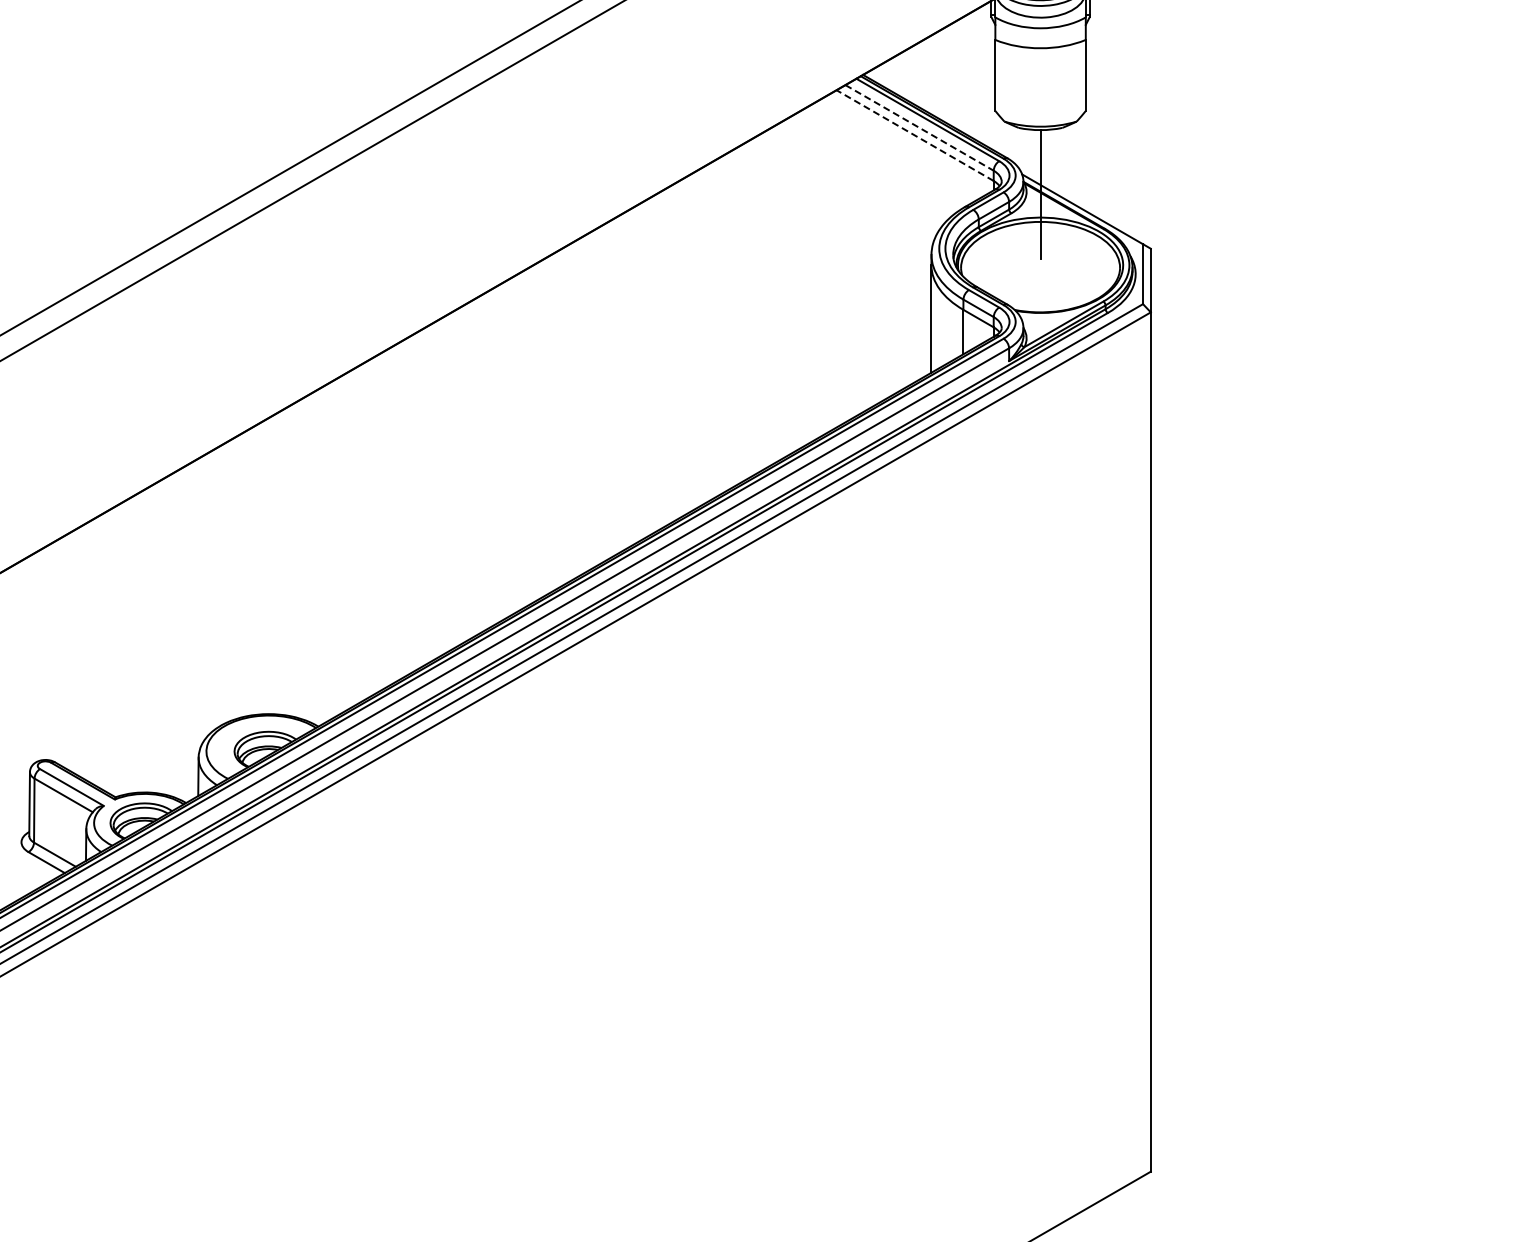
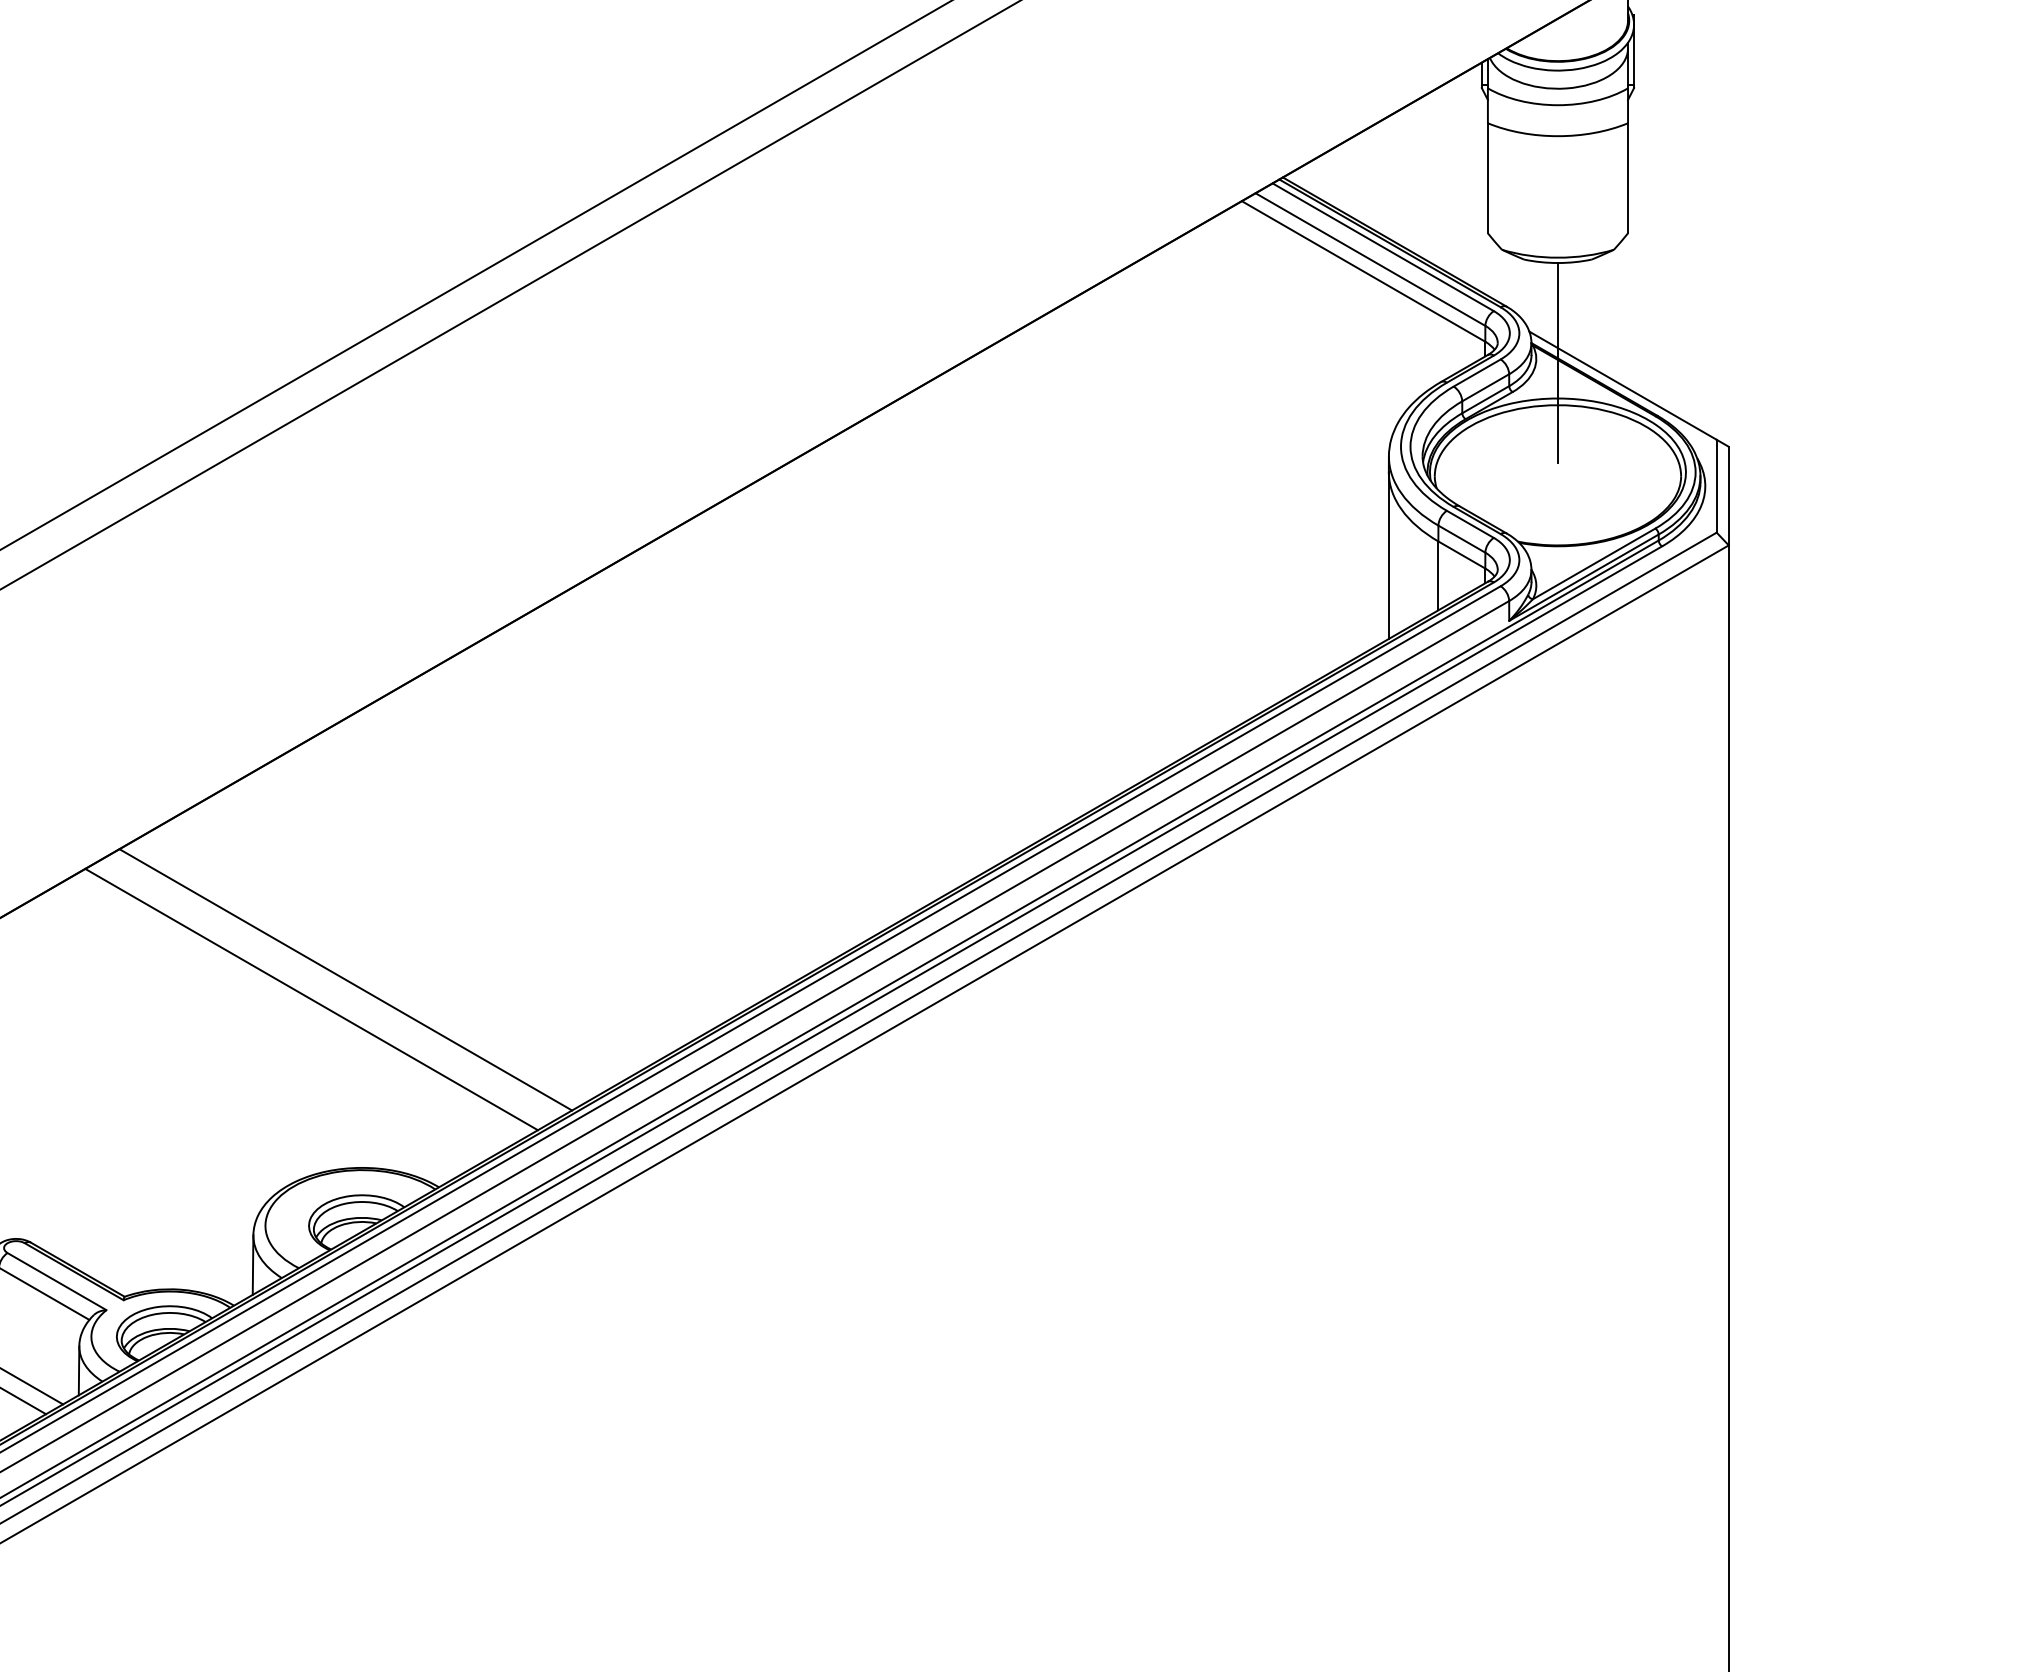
line: (919, 127) -> (1370, 258), dashed -> solid
line: (915, 135) -> (1364, 271), dashed -> solid
line: (258, 592) -> (346, 979), added
line: (236, 605) -> (312, 999), added

